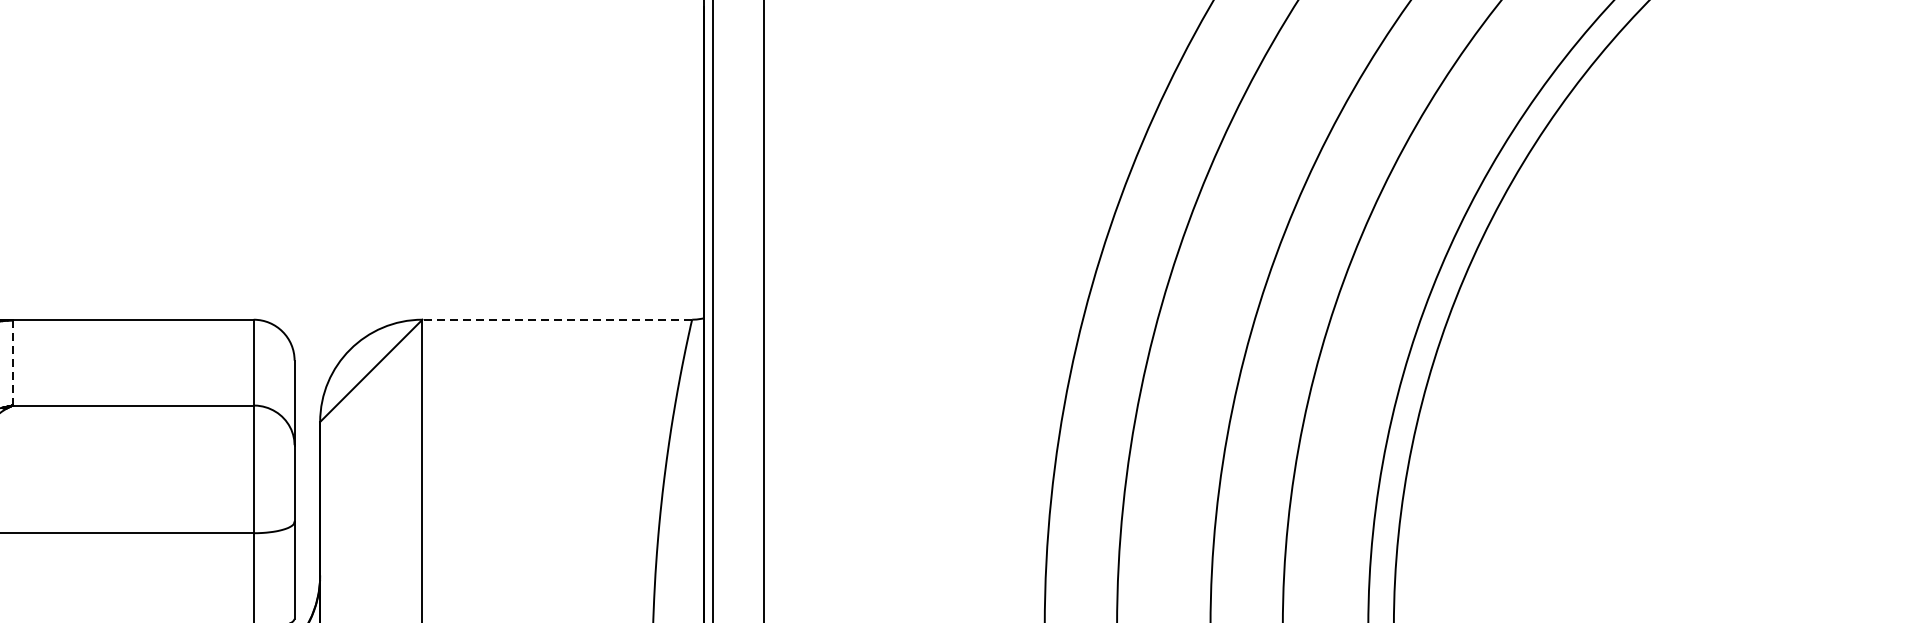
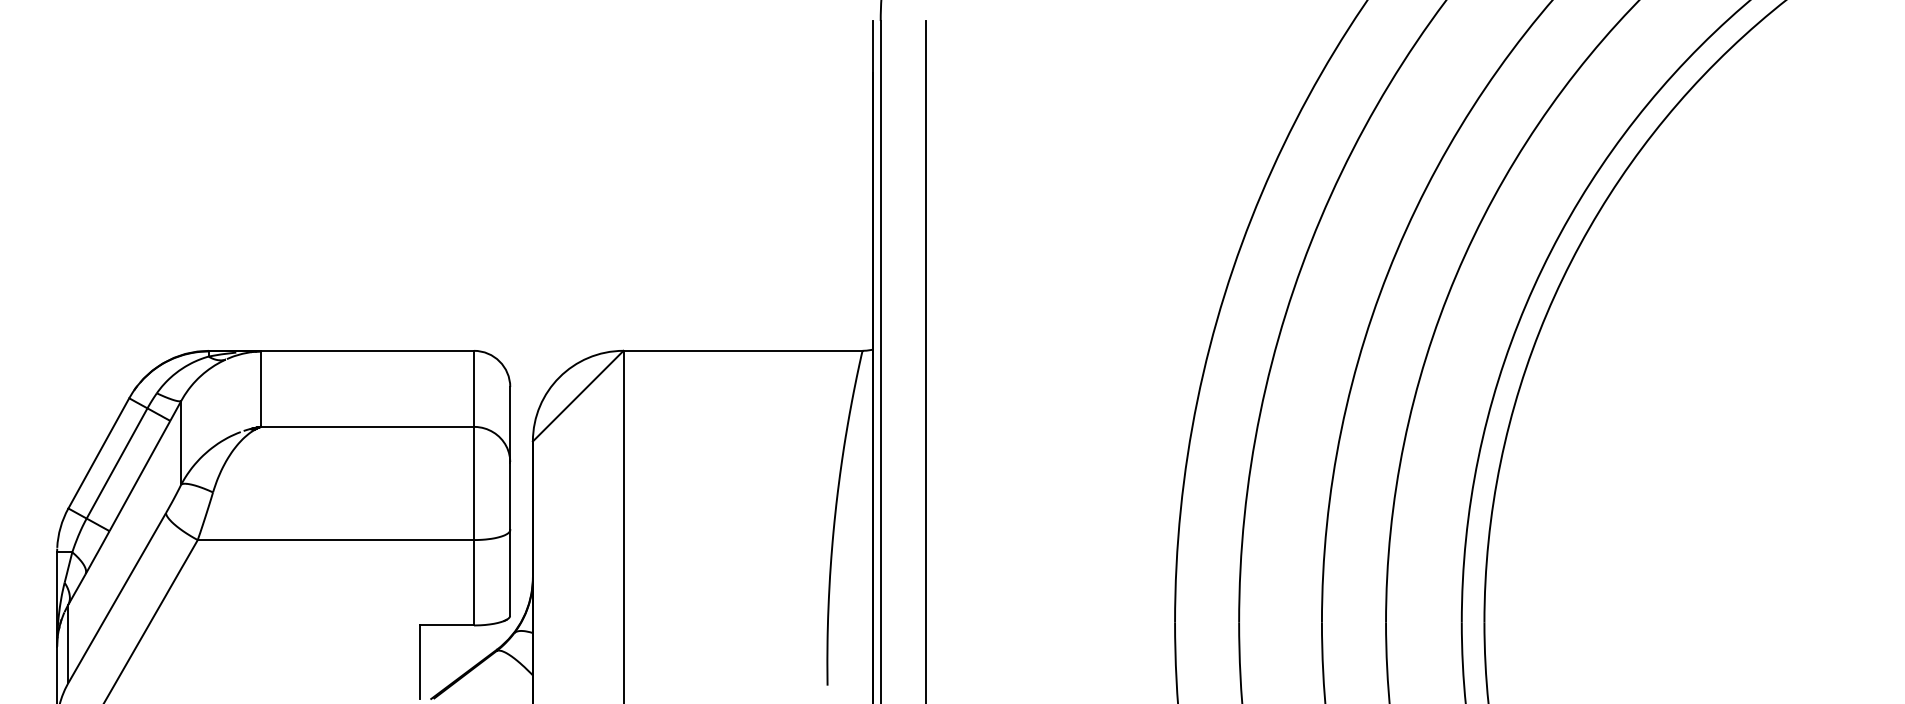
line: (557, 319) -> (743, 350), dashed -> solid
line: (12, 363) -> (260, 389), dashed -> solid

